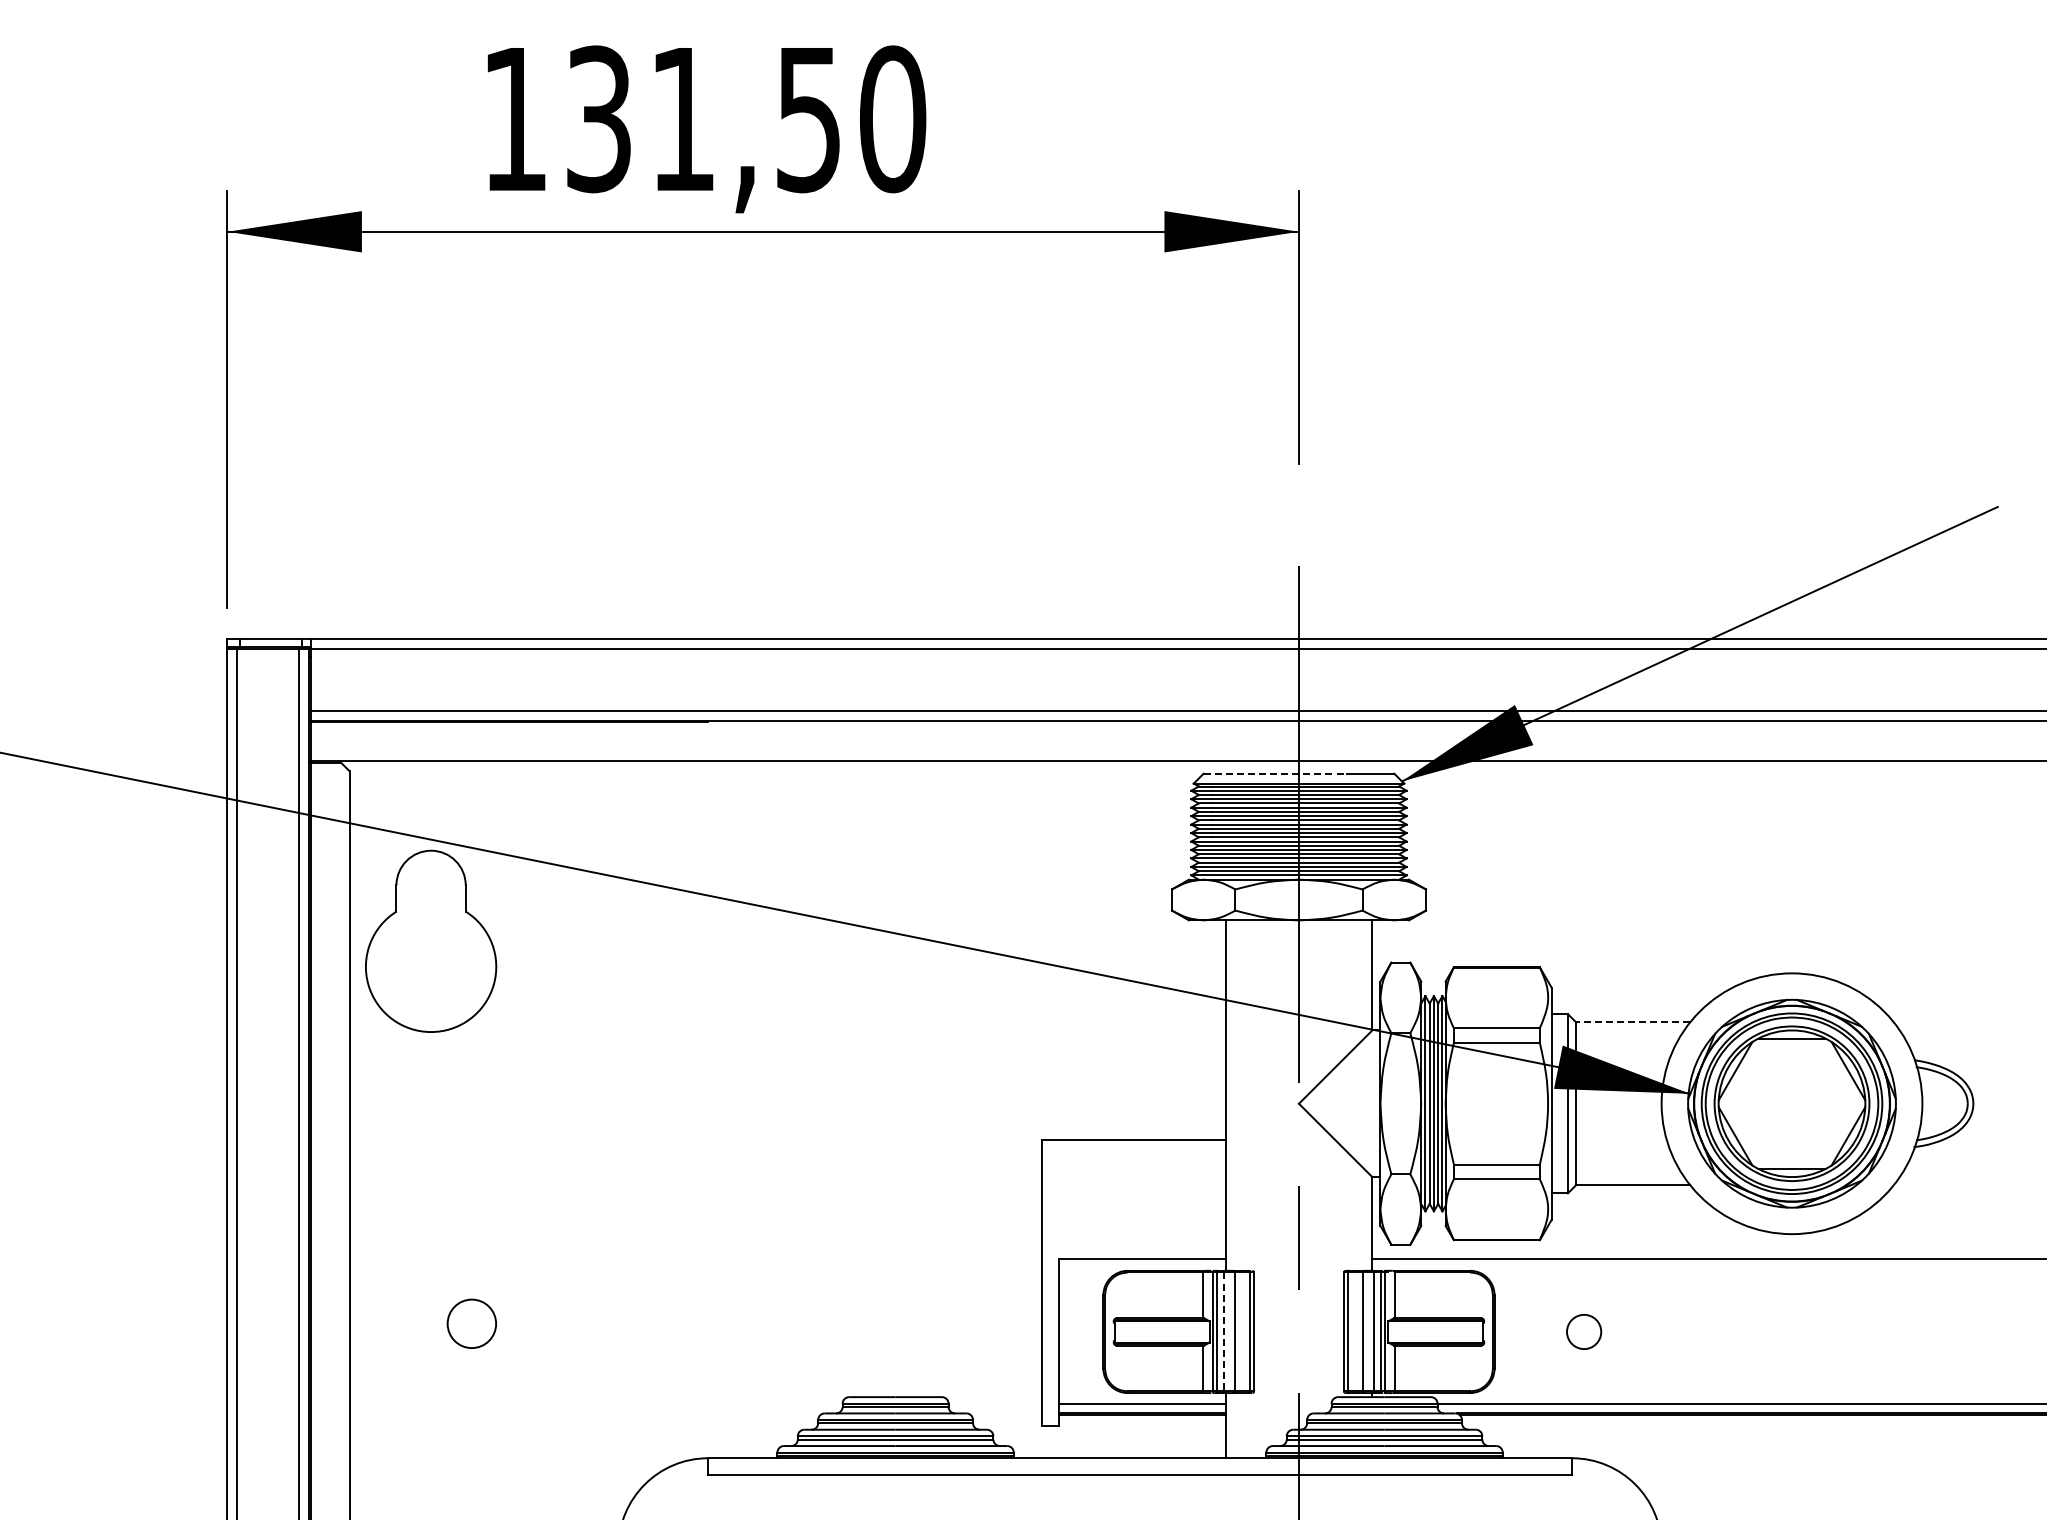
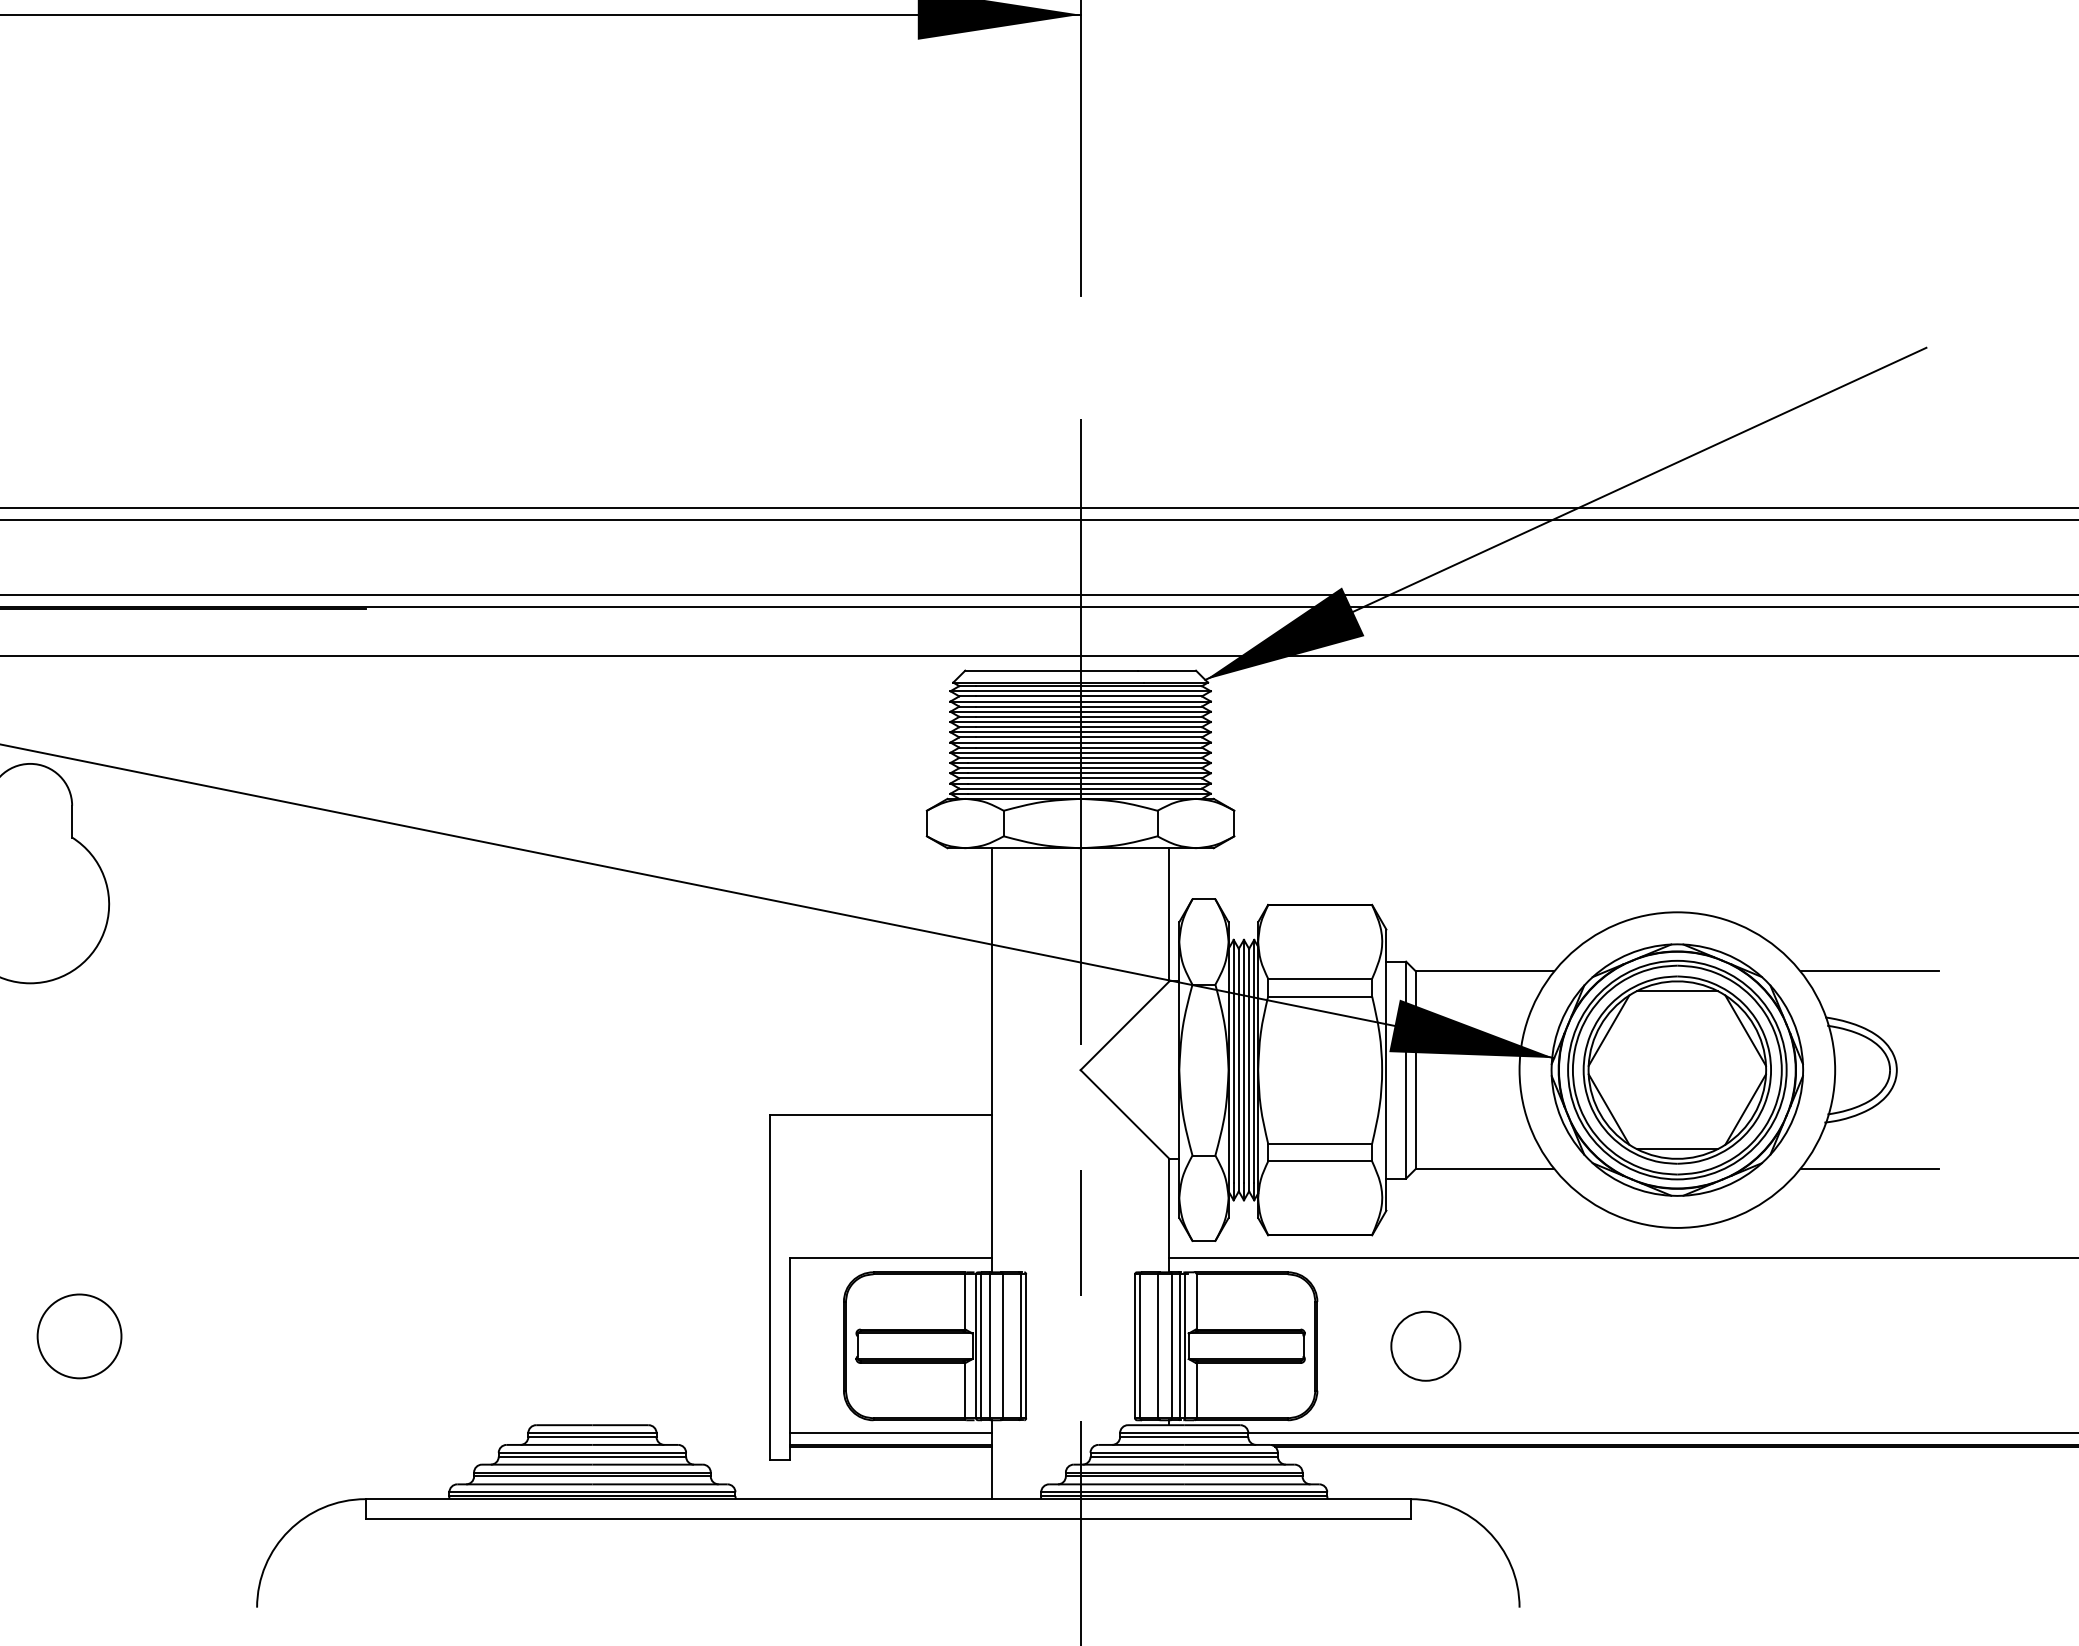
line: (1275, 773) -> (1052, 670), dashed -> solid
line: (1632, 1022) -> (1484, 971), dashed -> solid
line: (1950, 1022) -> (1869, 971), added
line: (1950, 1185) -> (1869, 1169), added
circle: (471, 1323) -> (79, 1336), size x1.43
circle: (1583, 1331) -> (1424, 1345), size x1.67
line: (1223, 1332) -> (989, 1346), dashed -> solid

